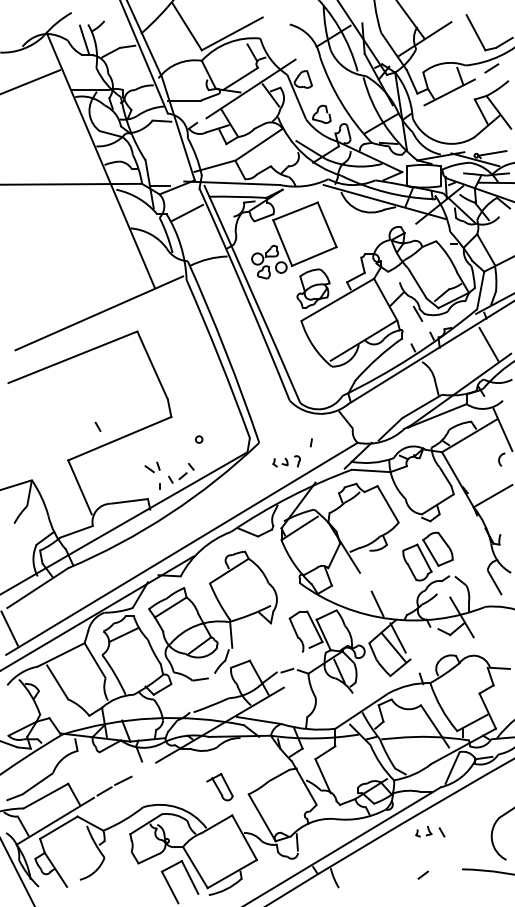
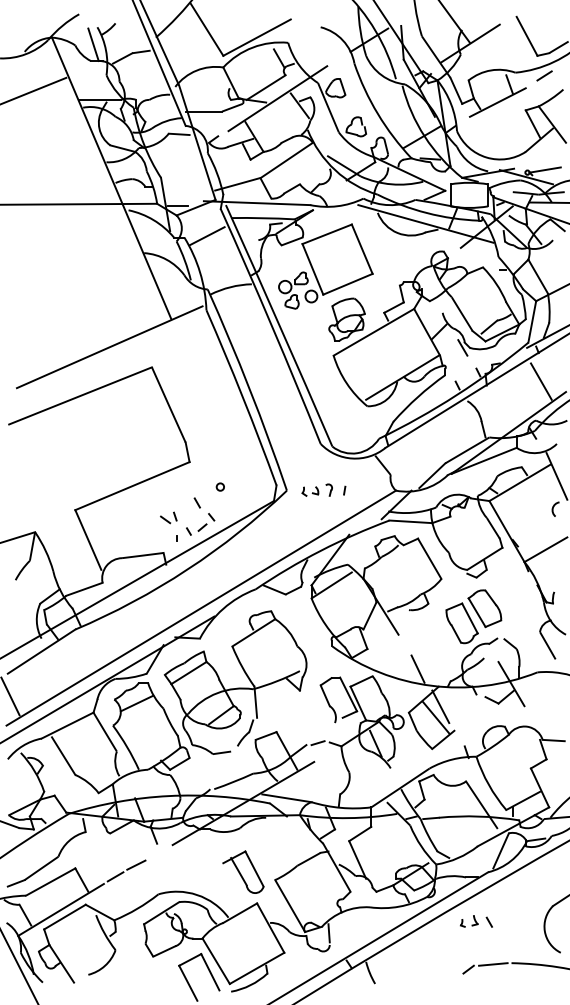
line: (97, 426) -> (196, 502), moved
part: (285, 460) -> (316, 489), moved
part: (220, 786) -> (243, 871), size x1.43
line: (445, 870) -> (493, 964), added

